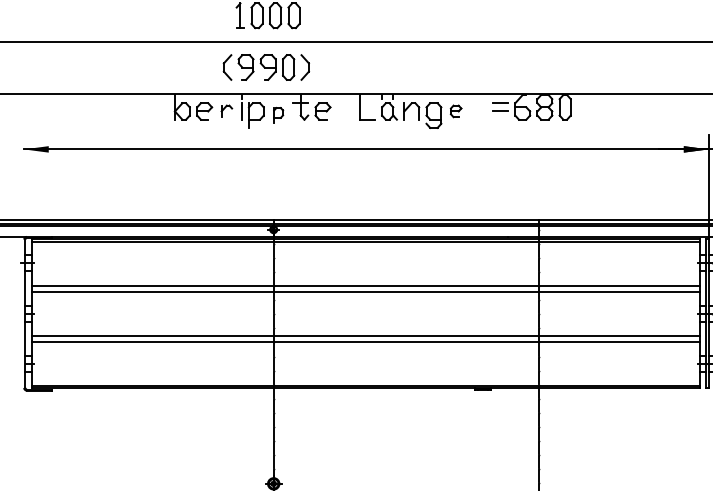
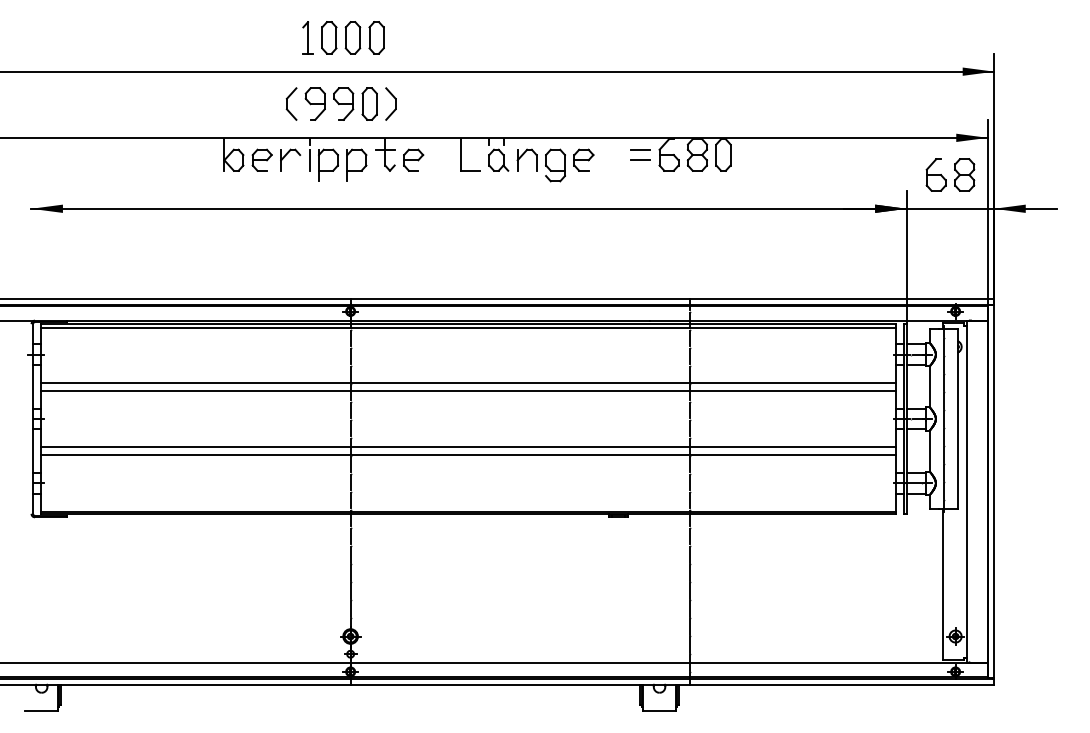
part: (226, 110) -> (290, 159), size x1.43
part: (455, 110) -> (583, 159), size x1.43
part: (278, 114) -> (356, 164), size x1.67

